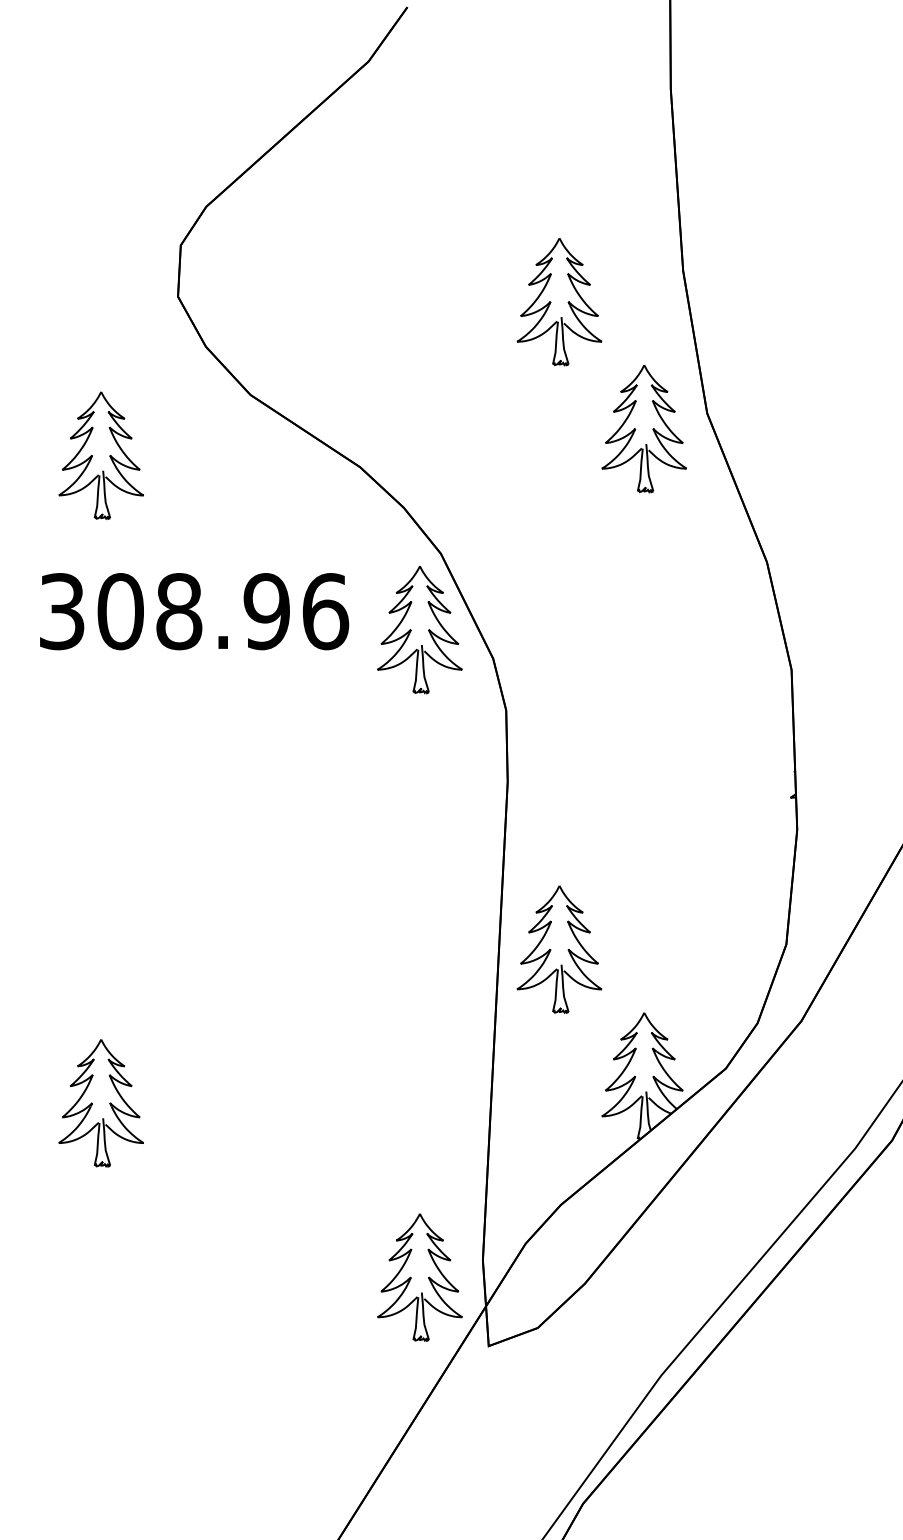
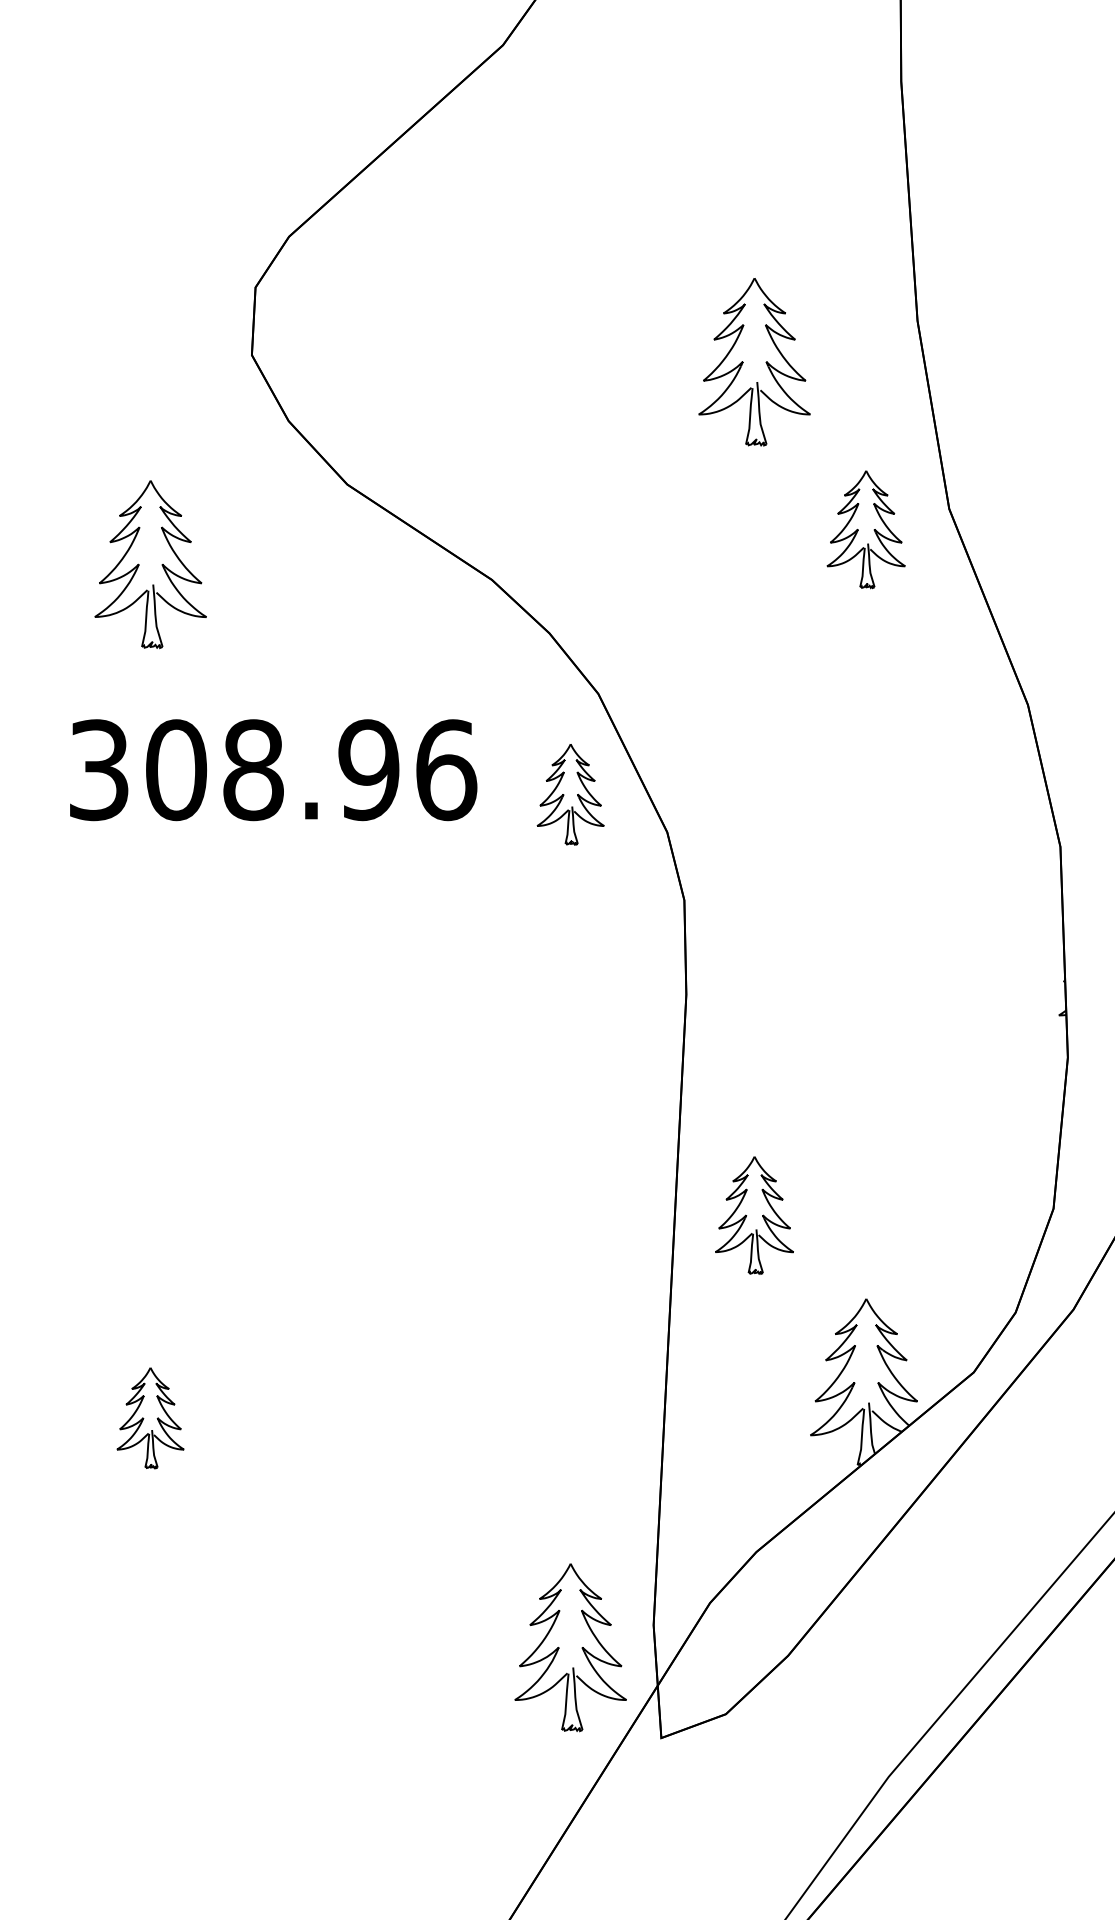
part: (643, 429) -> (865, 530), size x0.7
part: (419, 630) -> (570, 795), size x0.6
part: (559, 949) -> (754, 1215), size x0.7
part: (100, 1103) -> (149, 1418), size x0.6

